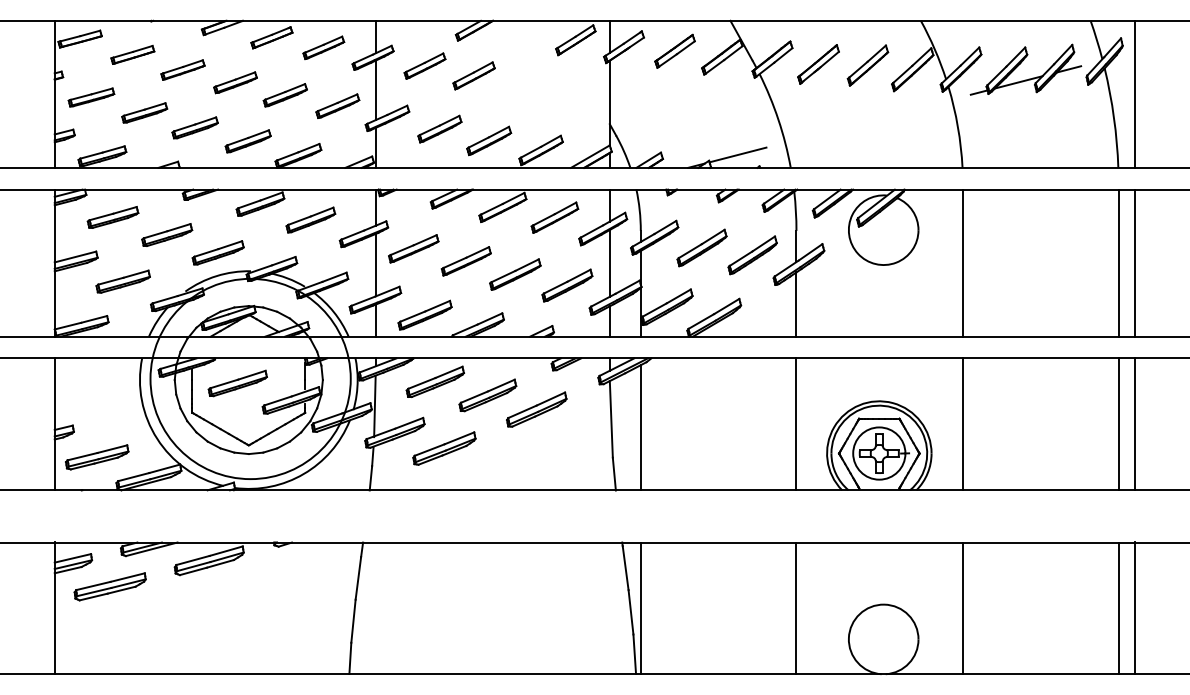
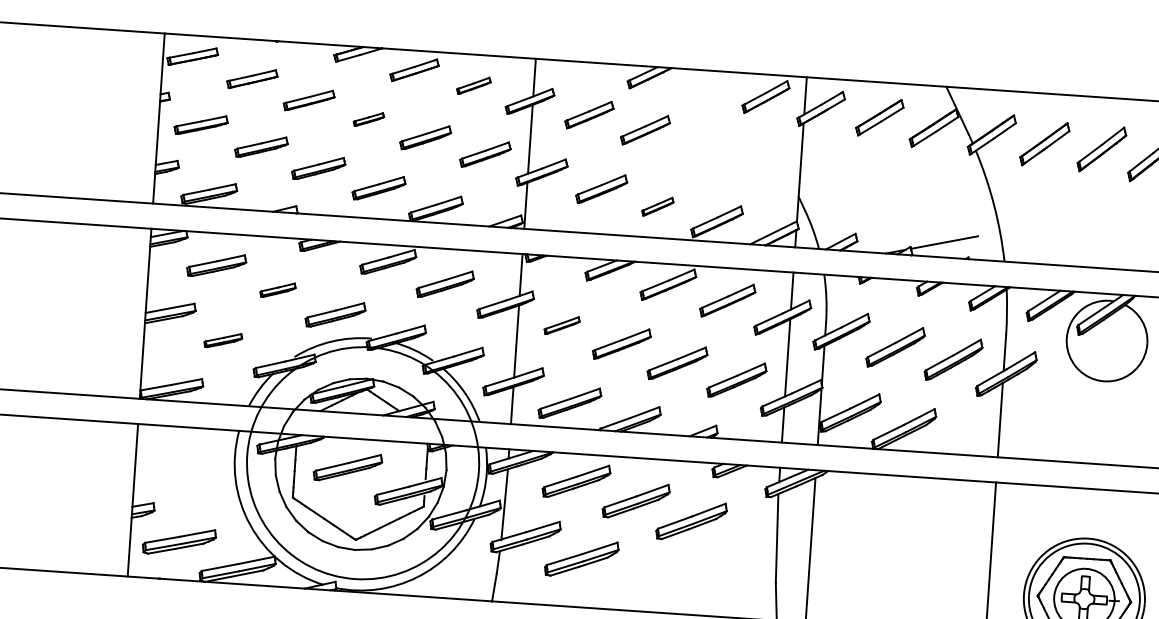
part: (323, 47) -> (473, 85), size x0.7
part: (235, 82) -> (368, 119), size x0.6
part: (489, 140) -> (658, 206), size x0.6
part: (167, 234) -> (278, 289), size x0.6
part: (413, 248) -> (561, 325), size x0.6
part: (122, 281) -> (222, 340), size x0.6

